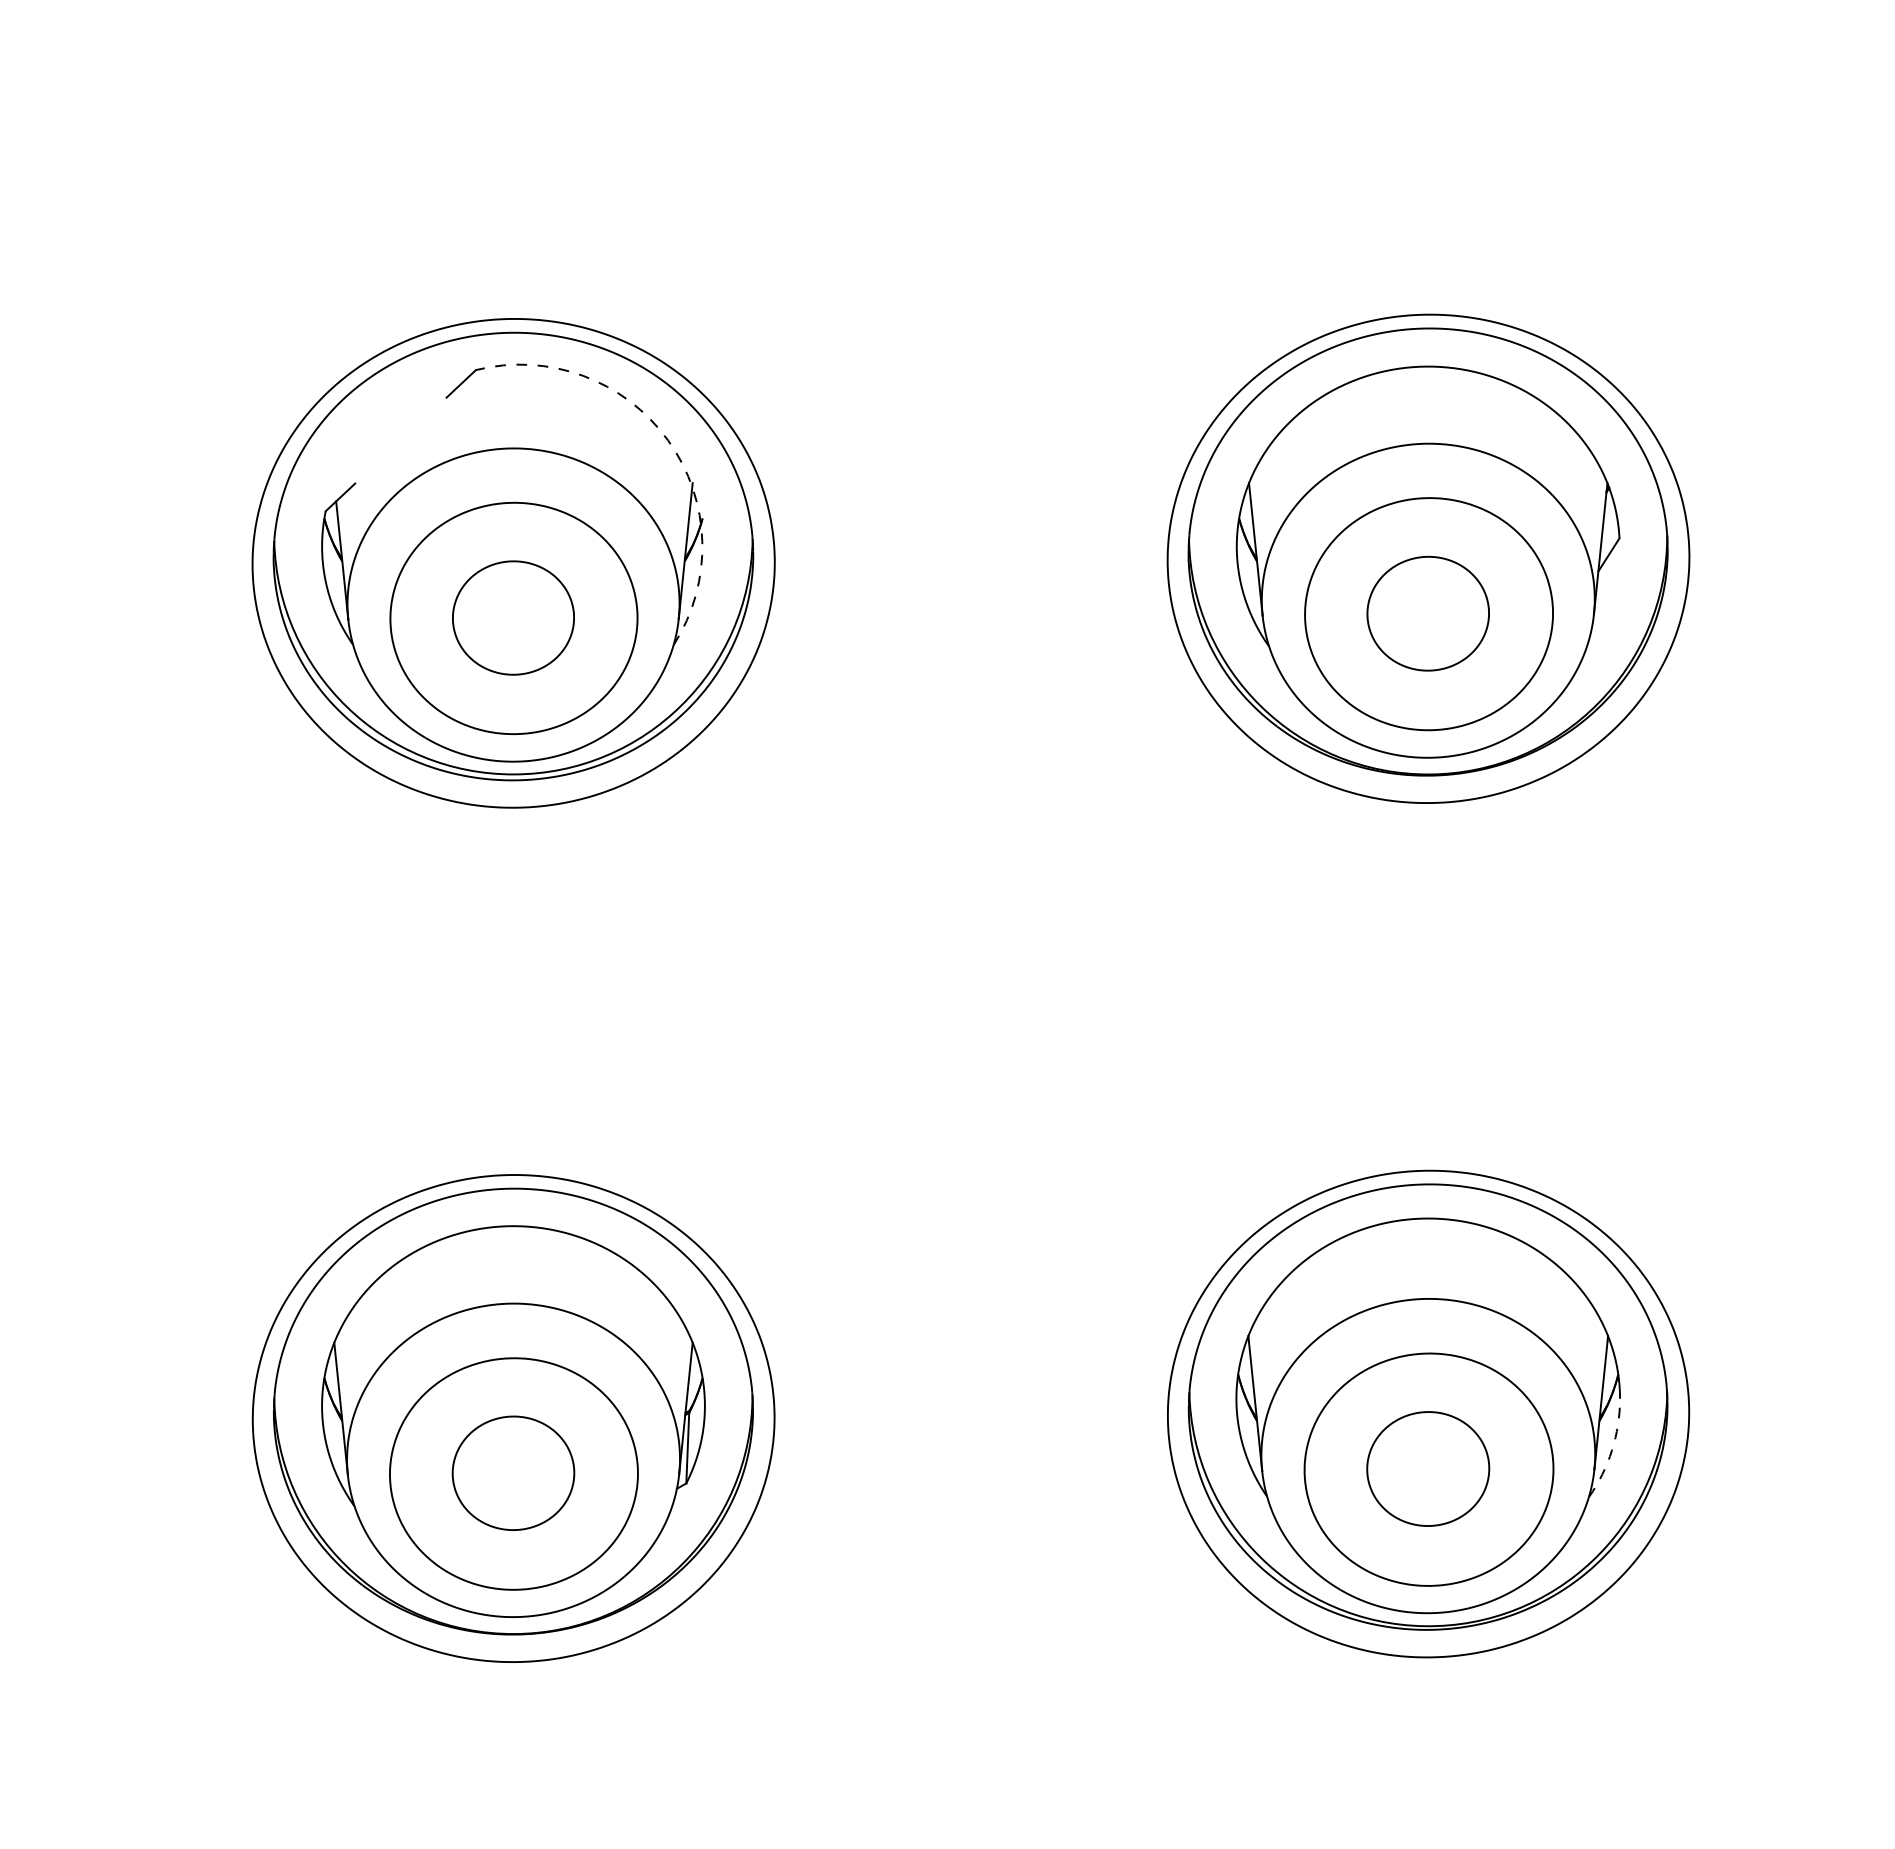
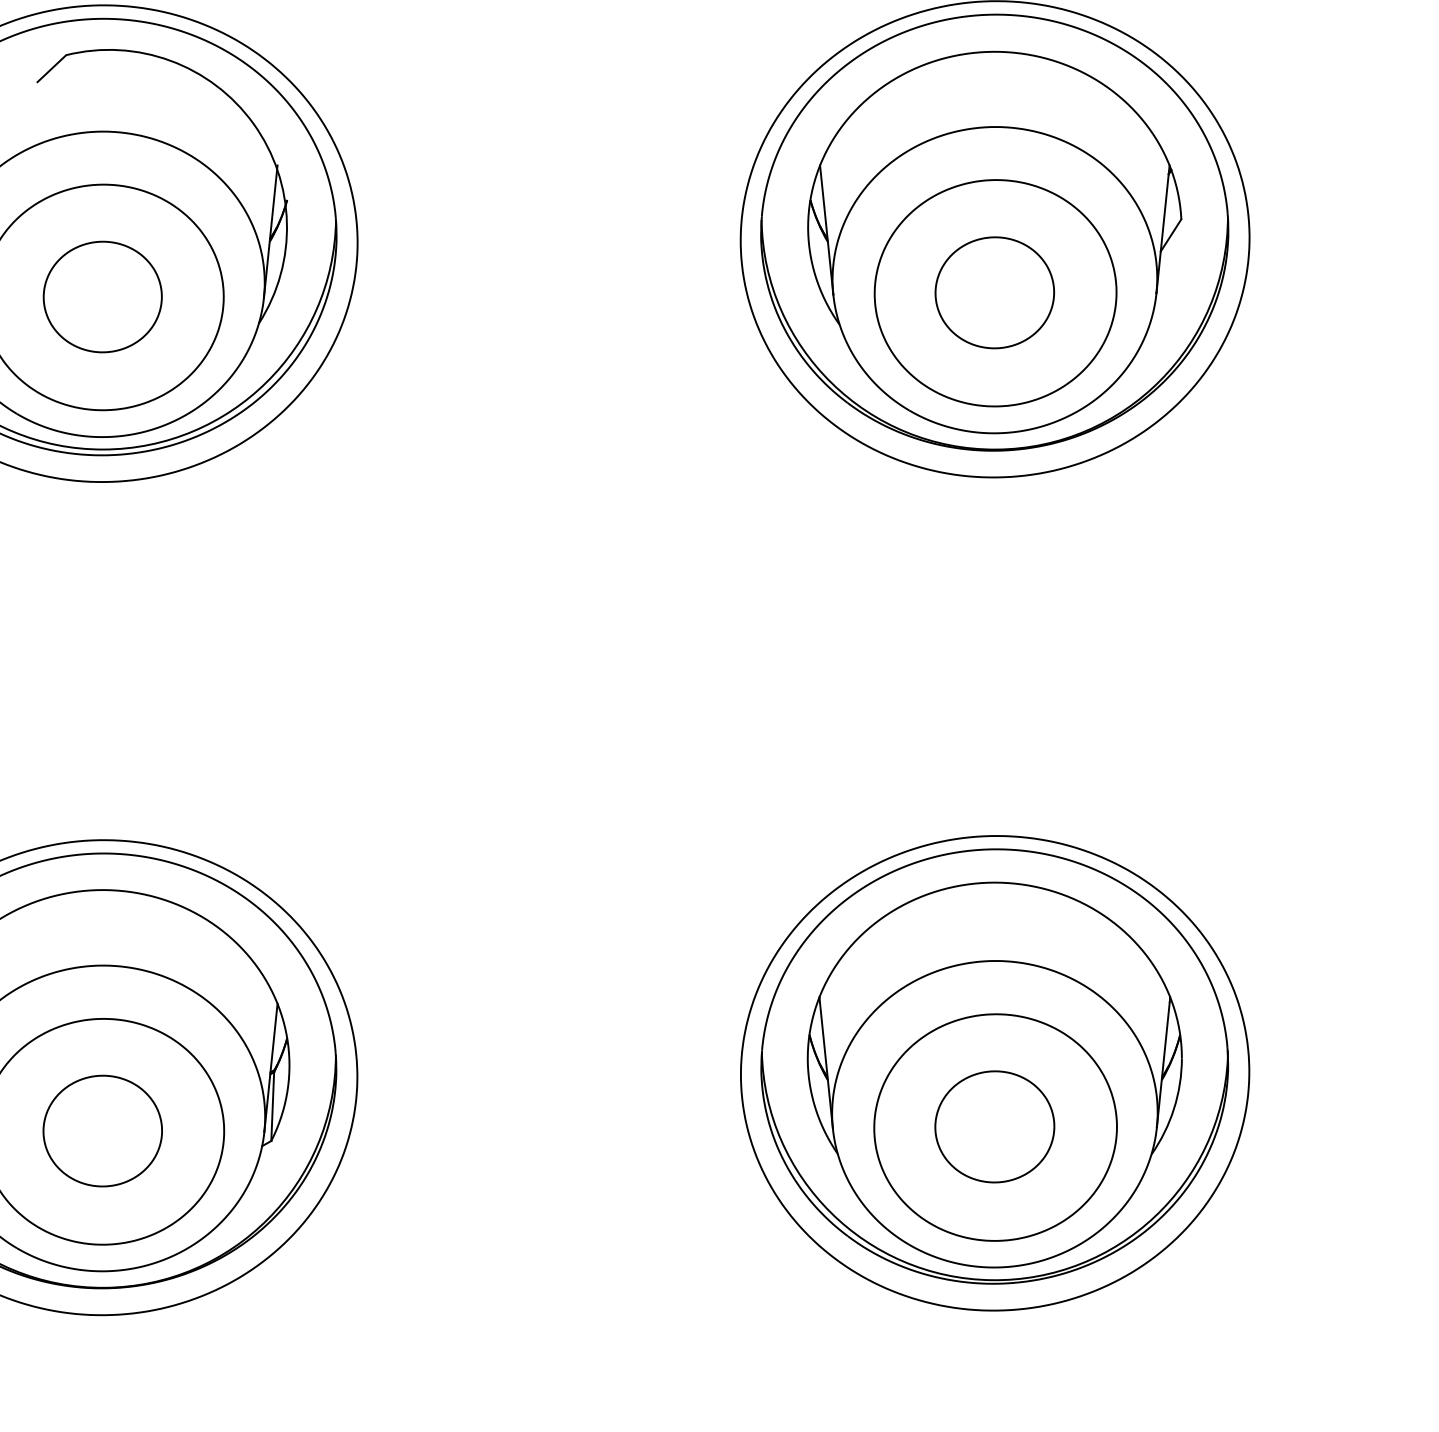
arc: (668, 440) -> (253, 123), dashed -> solid
arc: (1612, 1450) -> (1174, 1108), dashed -> solid

